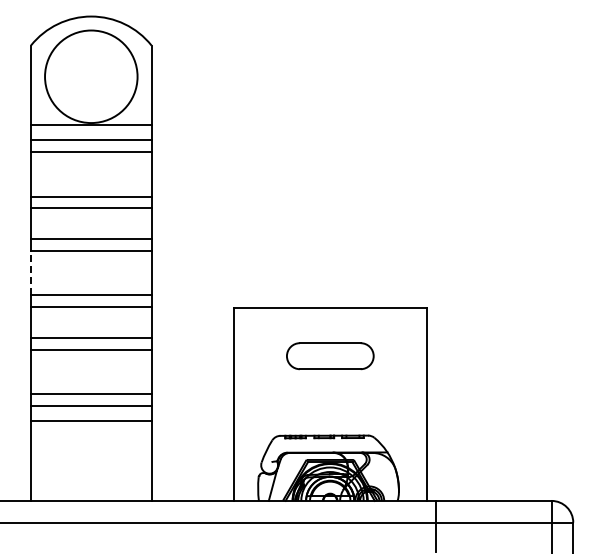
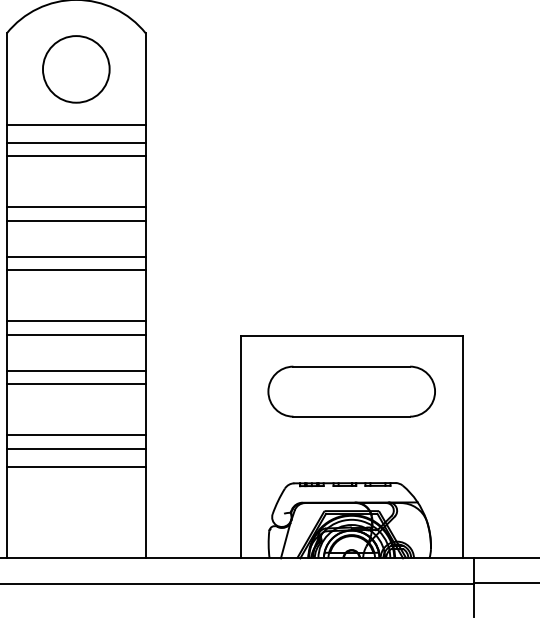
circle: (91, 76) -> (76, 69), size x0.62
line: (31, 272) -> (7, 295), dashed -> solid
part: (330, 355) -> (352, 390), size x1.67

